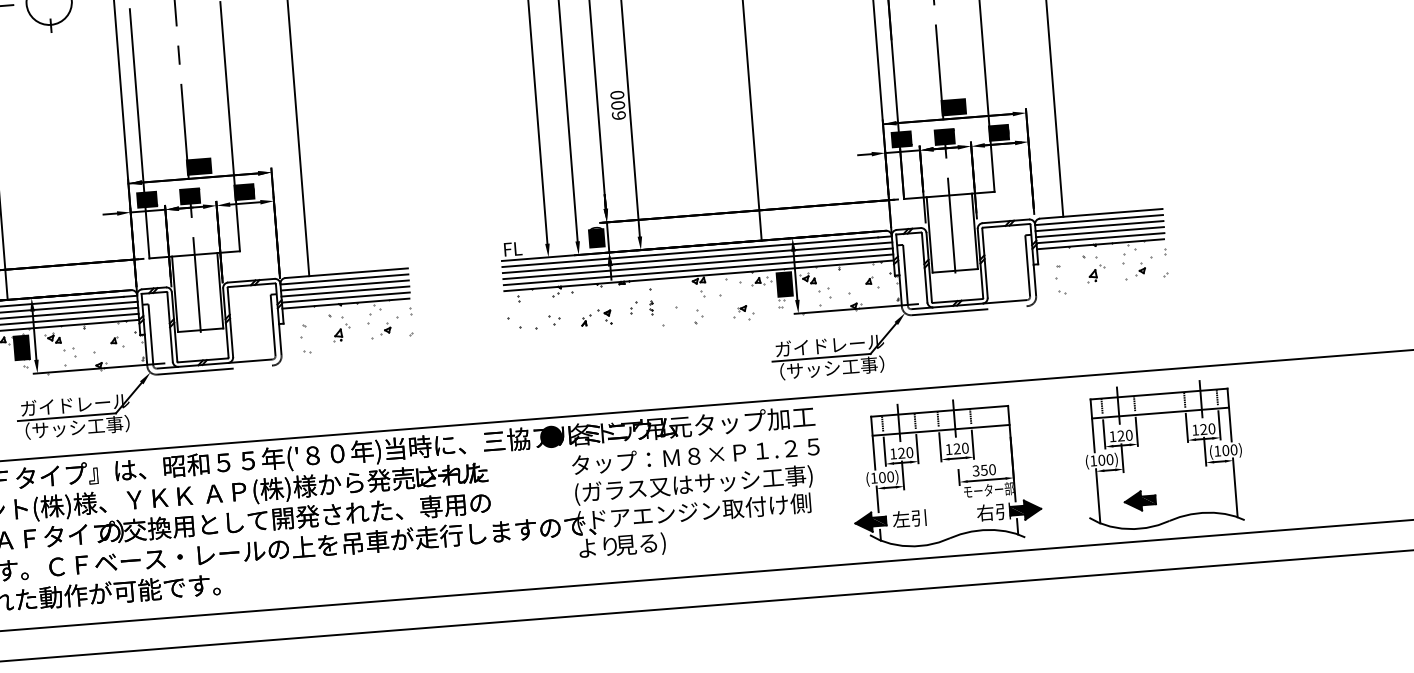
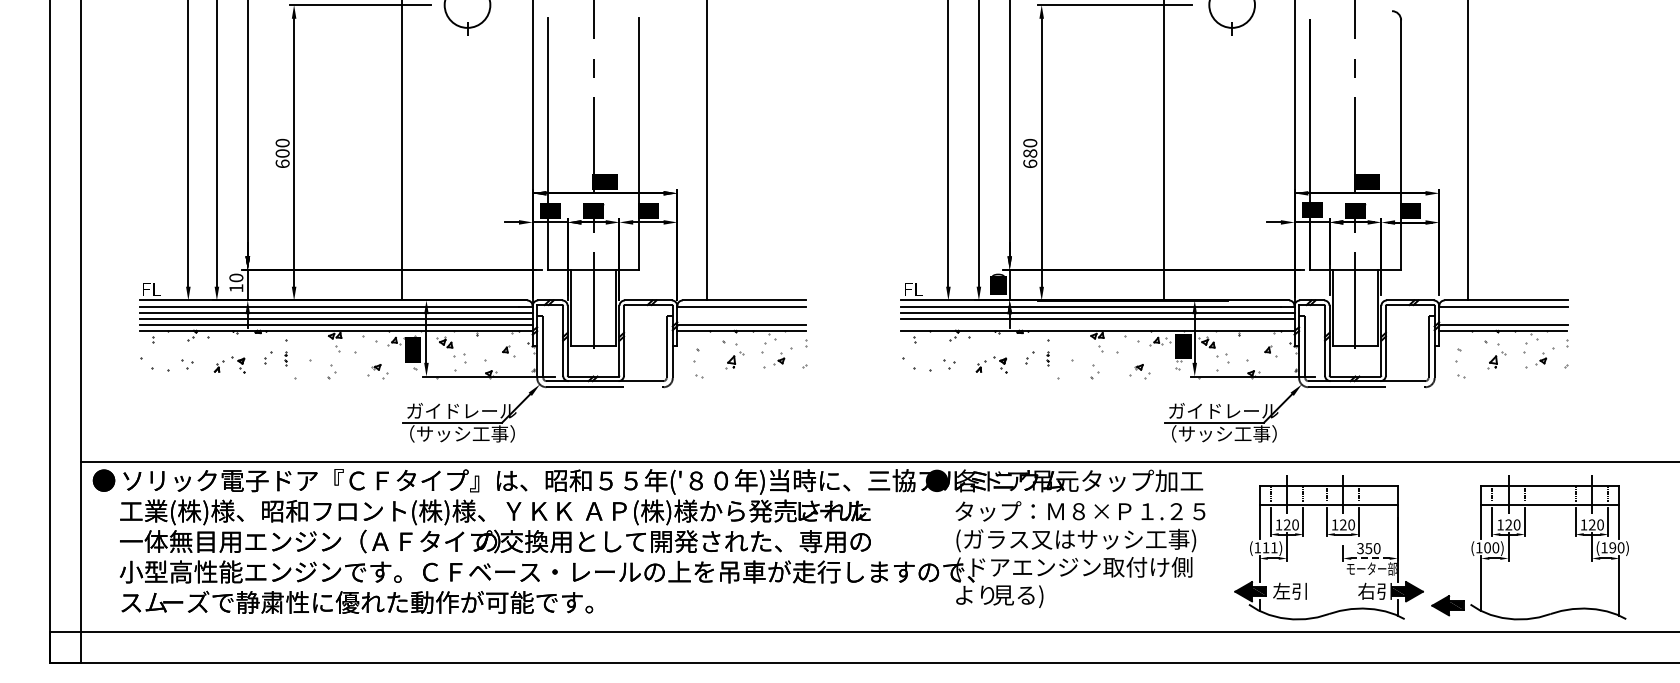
text: (617, 105) -> (1029, 153), 600 -> 680
line: (1099, 226) -> (1503, 312), removed
line: (1099, 231) -> (1503, 318), removed
line: (698, 269) -> (1097, 324), removed
line: (344, 285) -> (741, 312), removed
line: (344, 291) -> (741, 318), removed
text: (1225, 450) -> (1612, 547), (100) -> (190)
text: (885, 476) -> (1269, 547), (100) -> (111)
line: (985, 480) -> (1369, 558), solid -> dashed
part: (1139, 500) -> (1447, 605), moved

